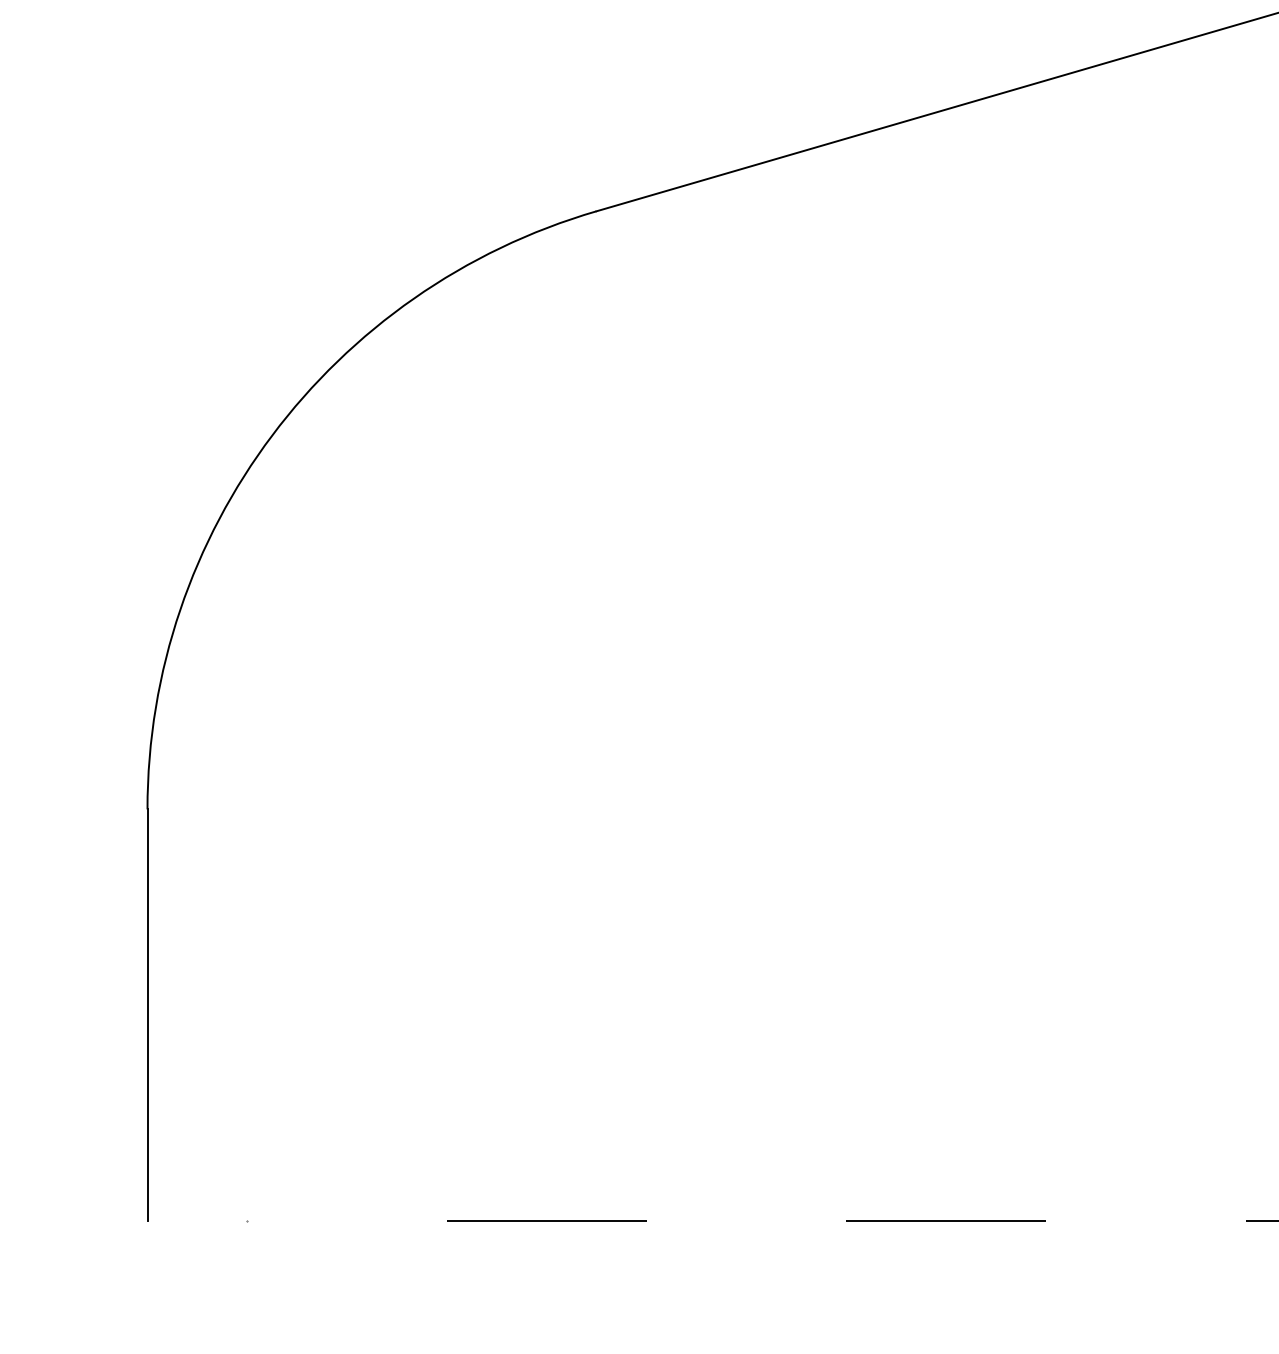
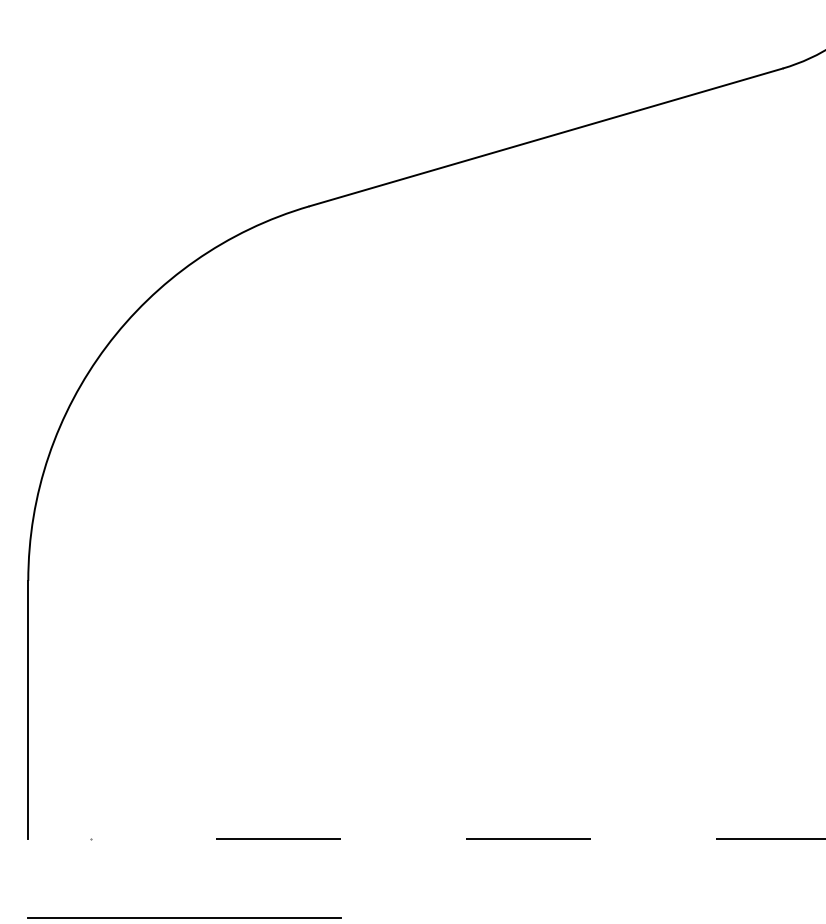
line: (396, 1346) -> (184, 917), added

